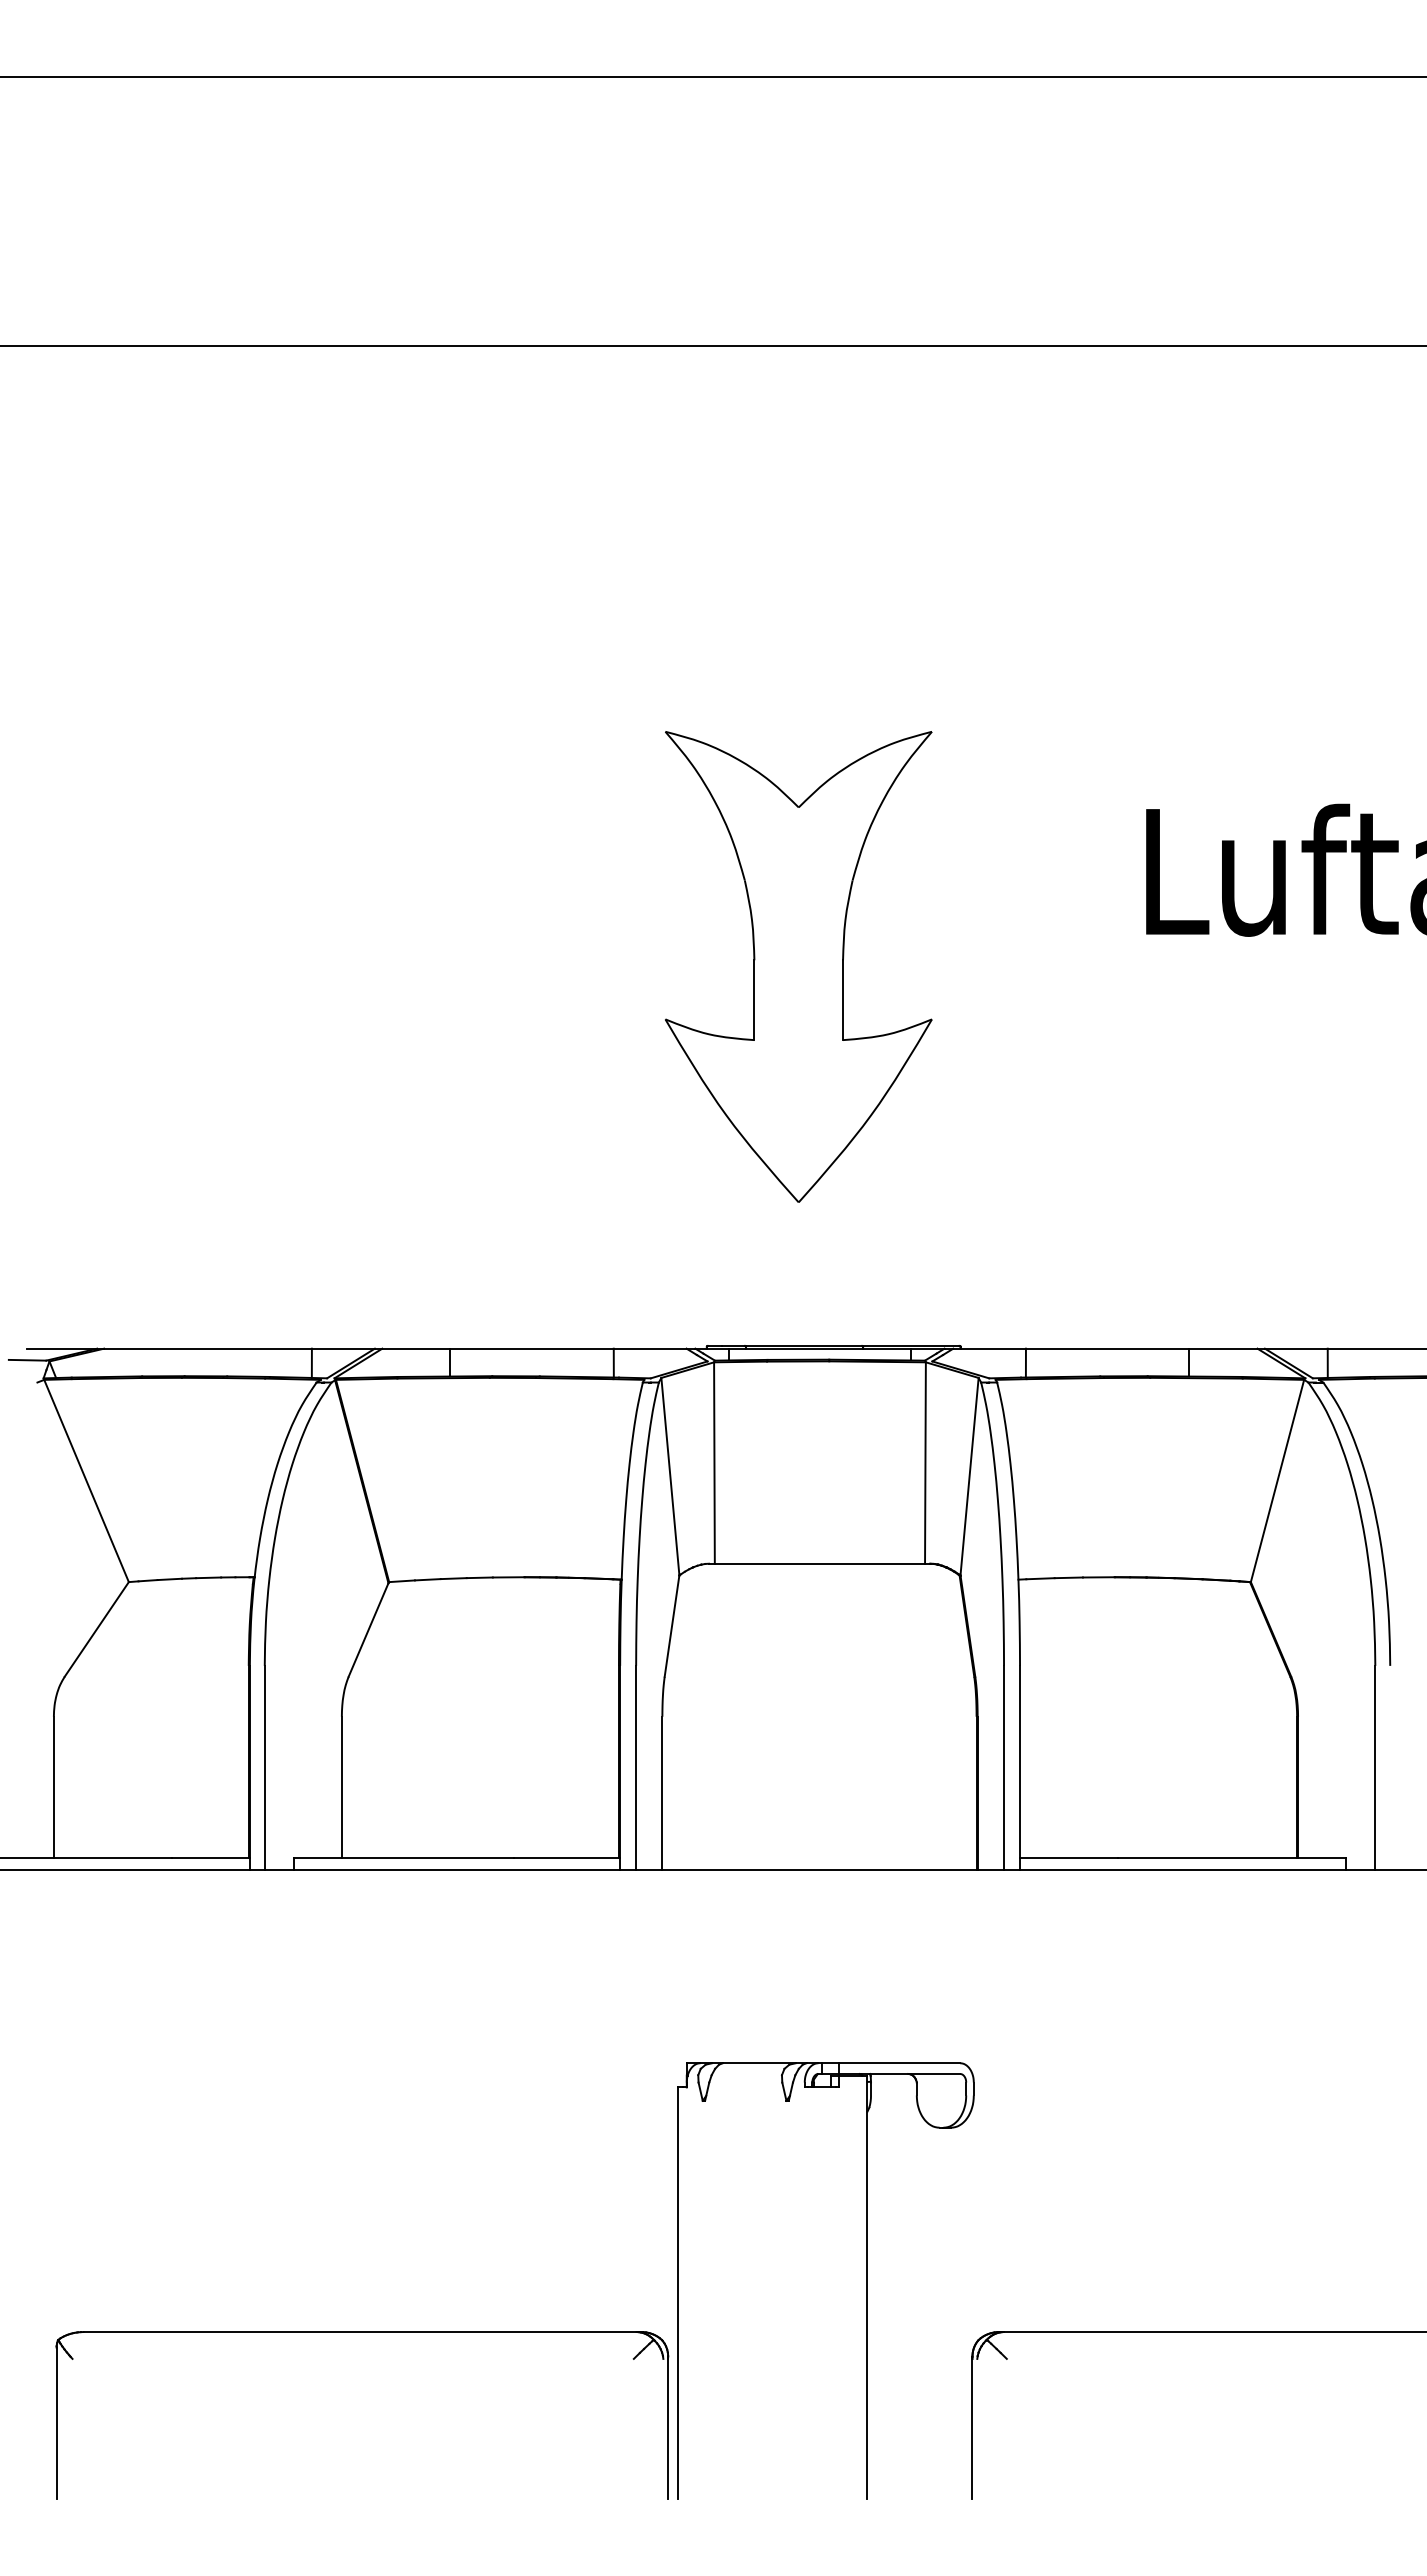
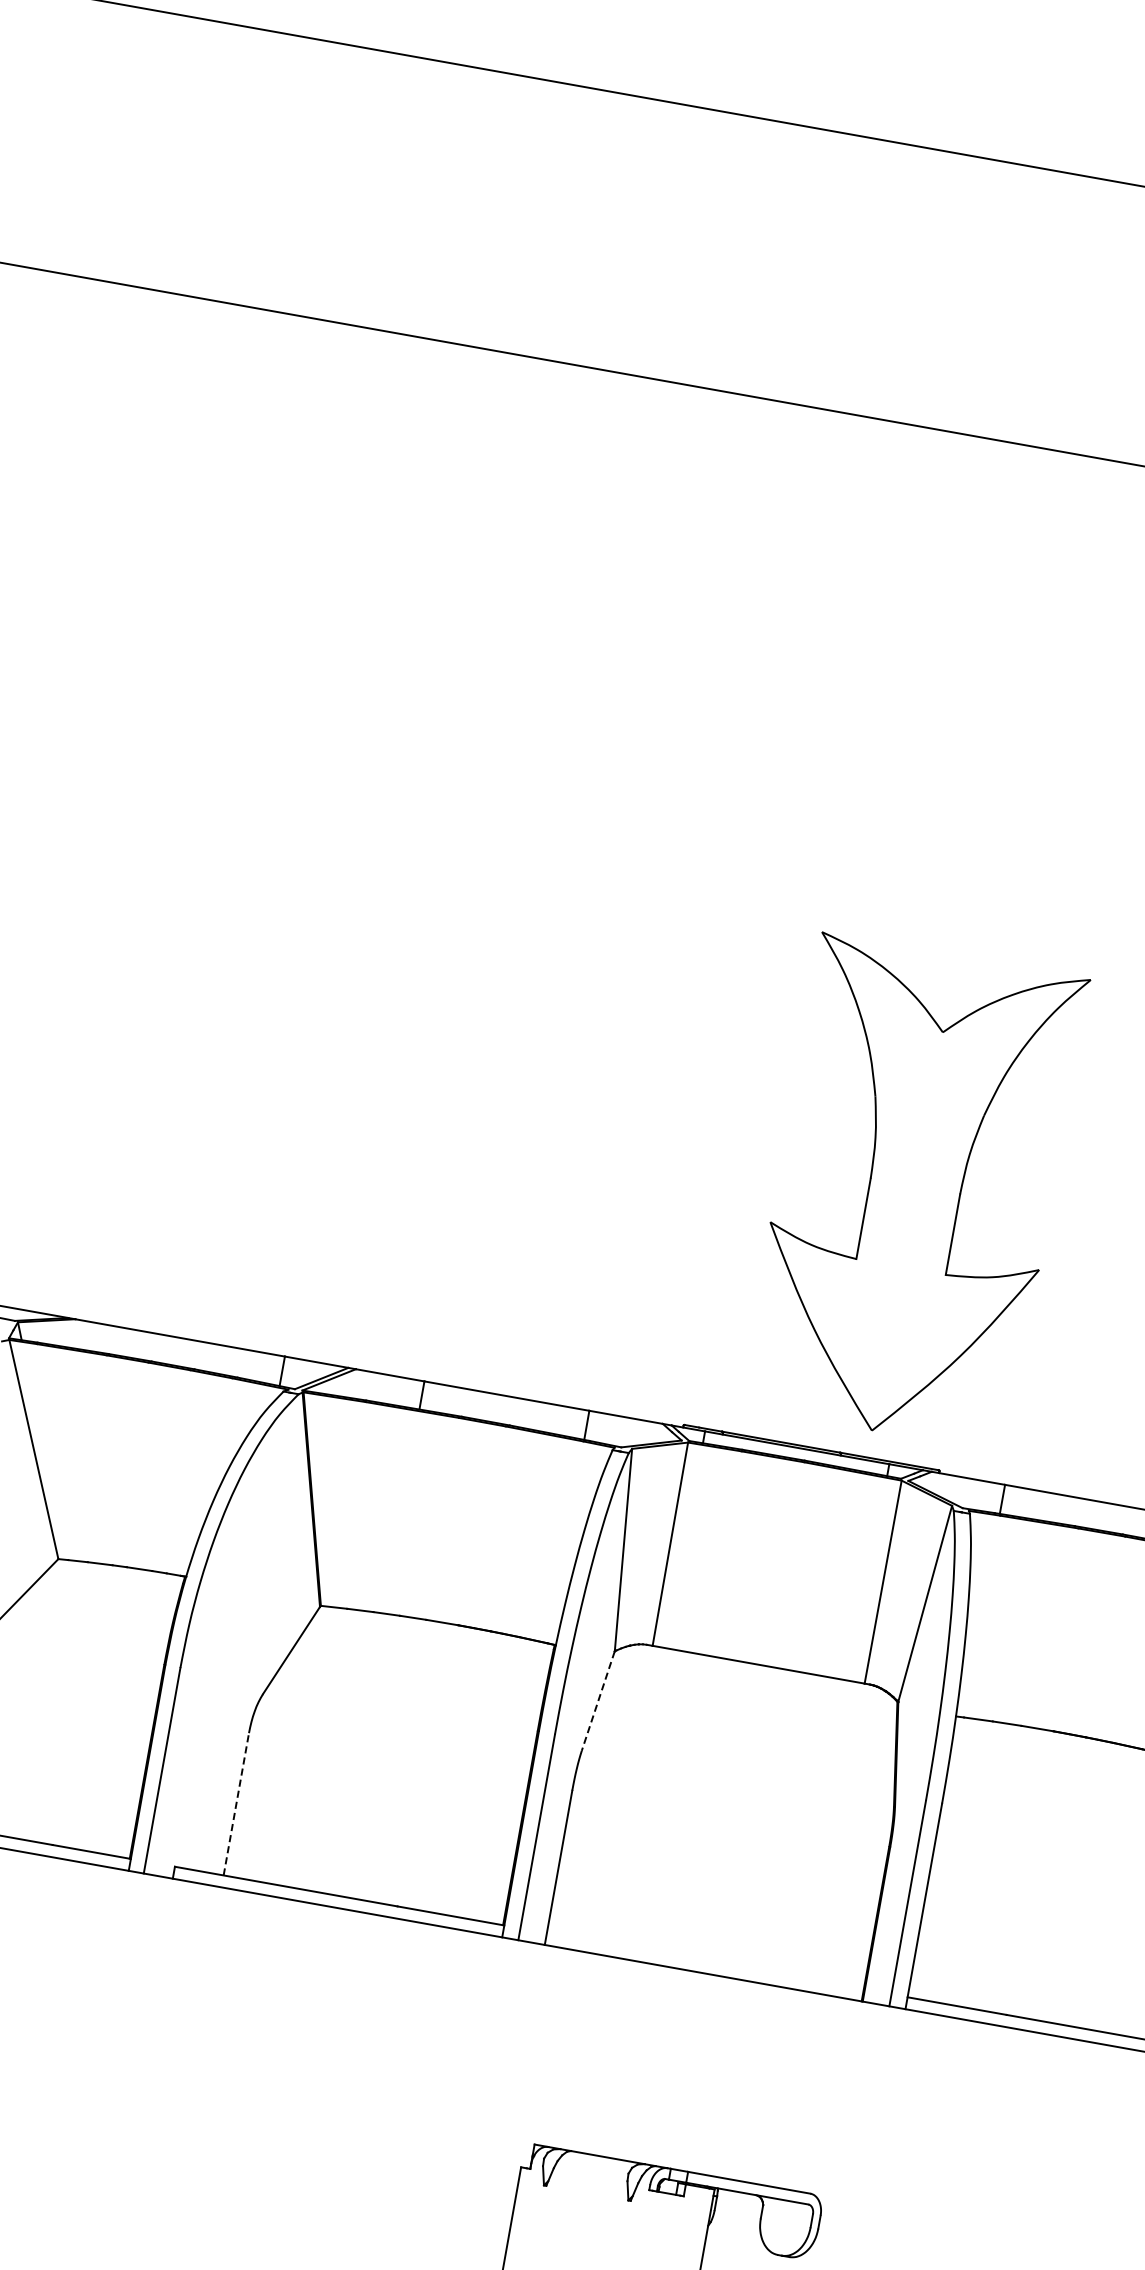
part: (798, 966) -> (914, 1192), moved
line: (671, 1626) -> (597, 1701), solid -> dashed
line: (341, 1787) -> (235, 1804), solid -> dashed

